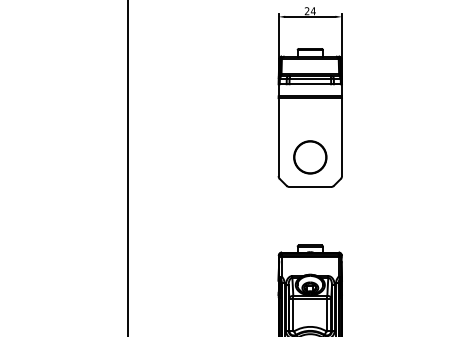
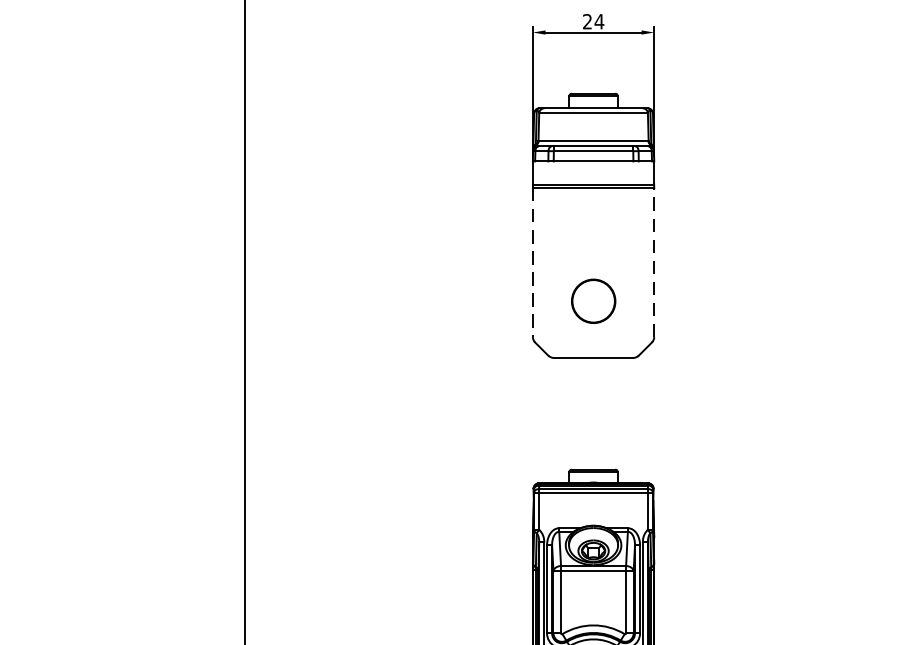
line: (278, 137) -> (532, 263), solid -> dashed
line: (342, 137) -> (655, 263), solid -> dashed
circle: (310, 157) -> (593, 301), size x0.7

